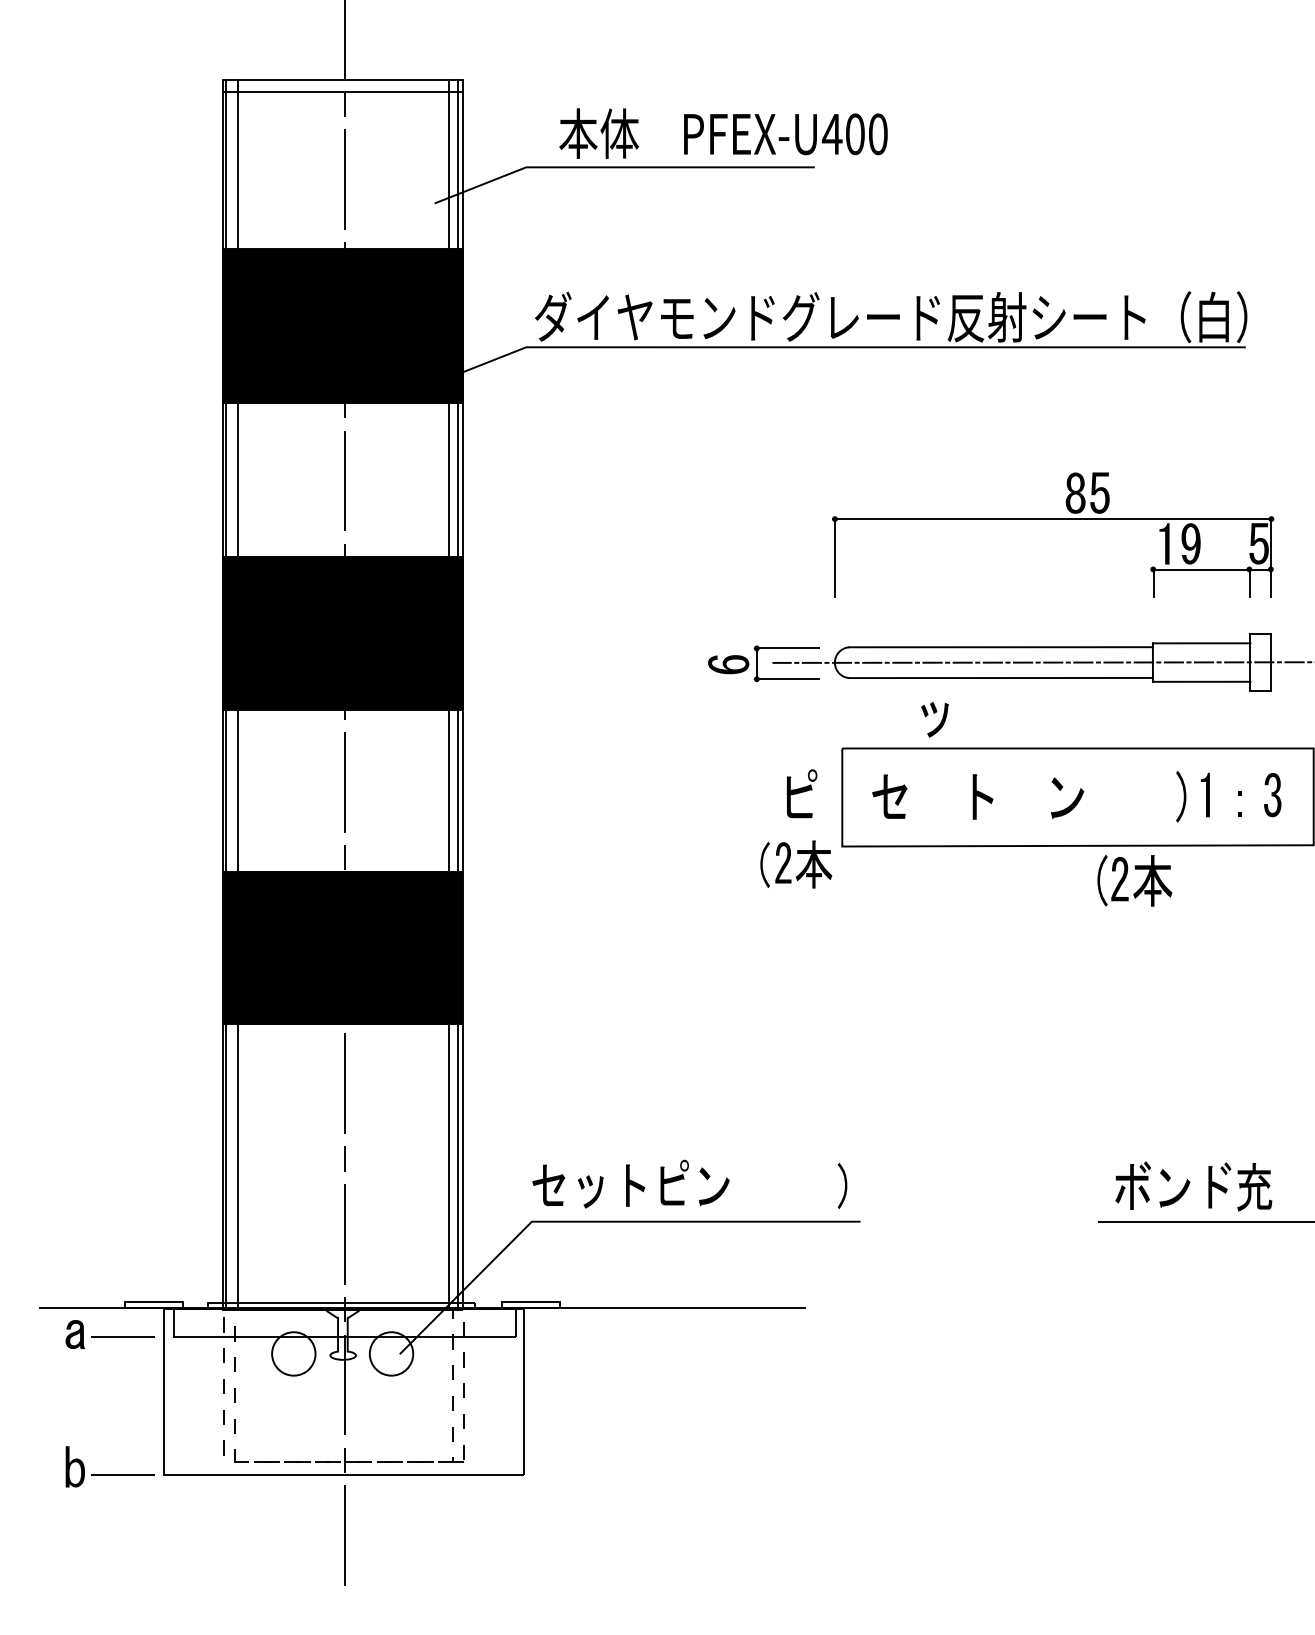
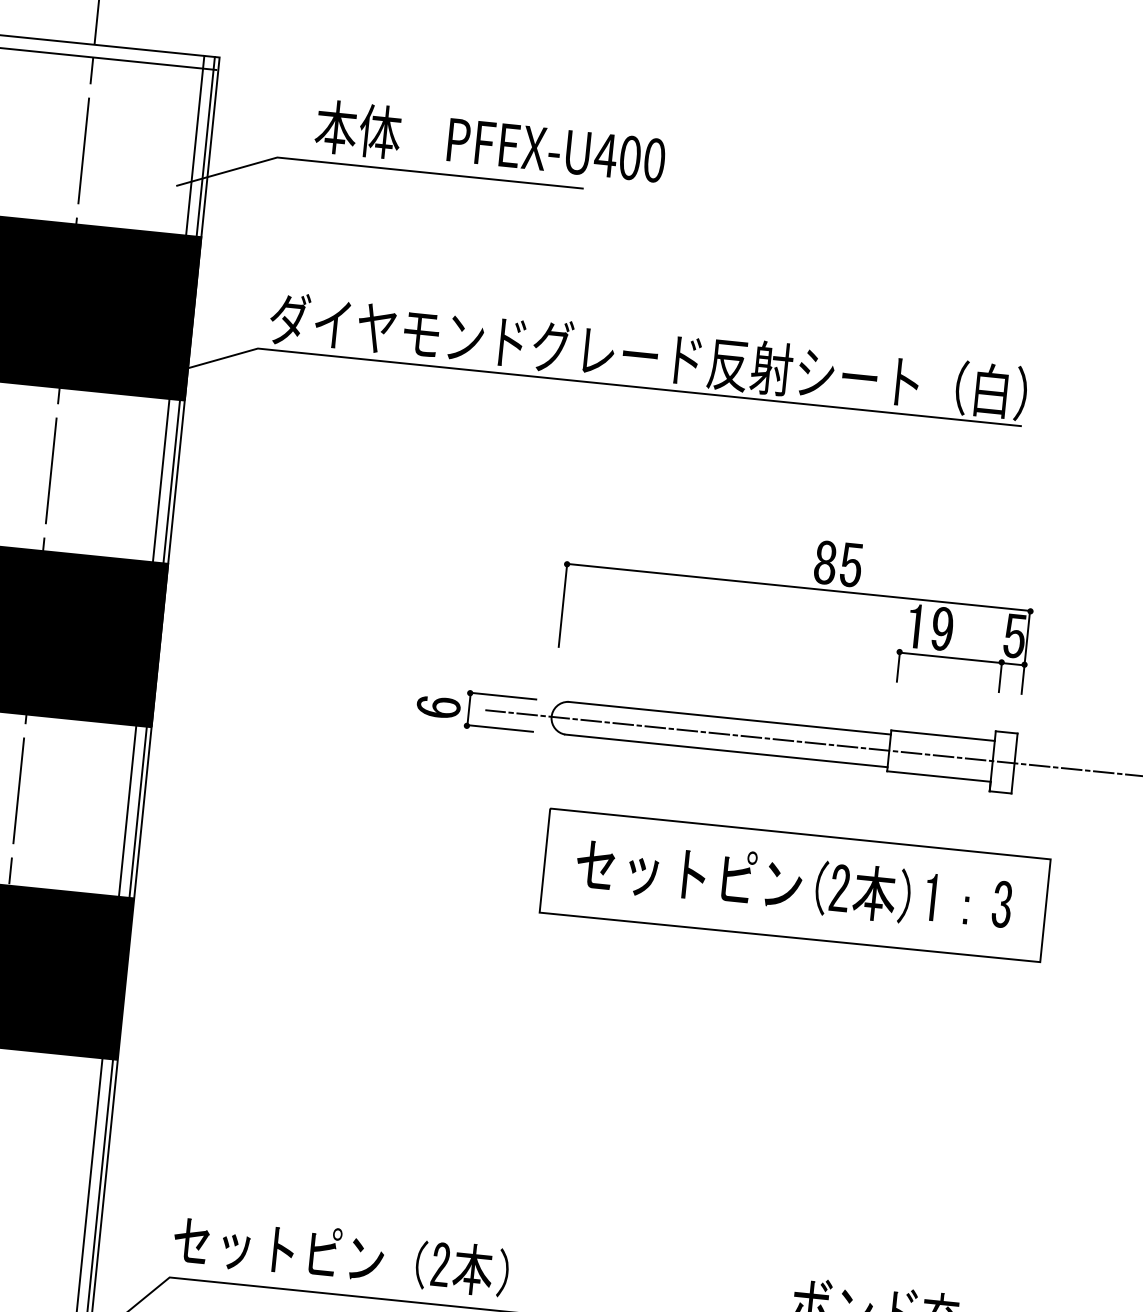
part: (934, 719) -> (642, 876), moved
part: (802, 793) -> (739, 876), moved
part: (789, 861) -> (447, 1263), moved
part: (1126, 877) -> (847, 887), moved

